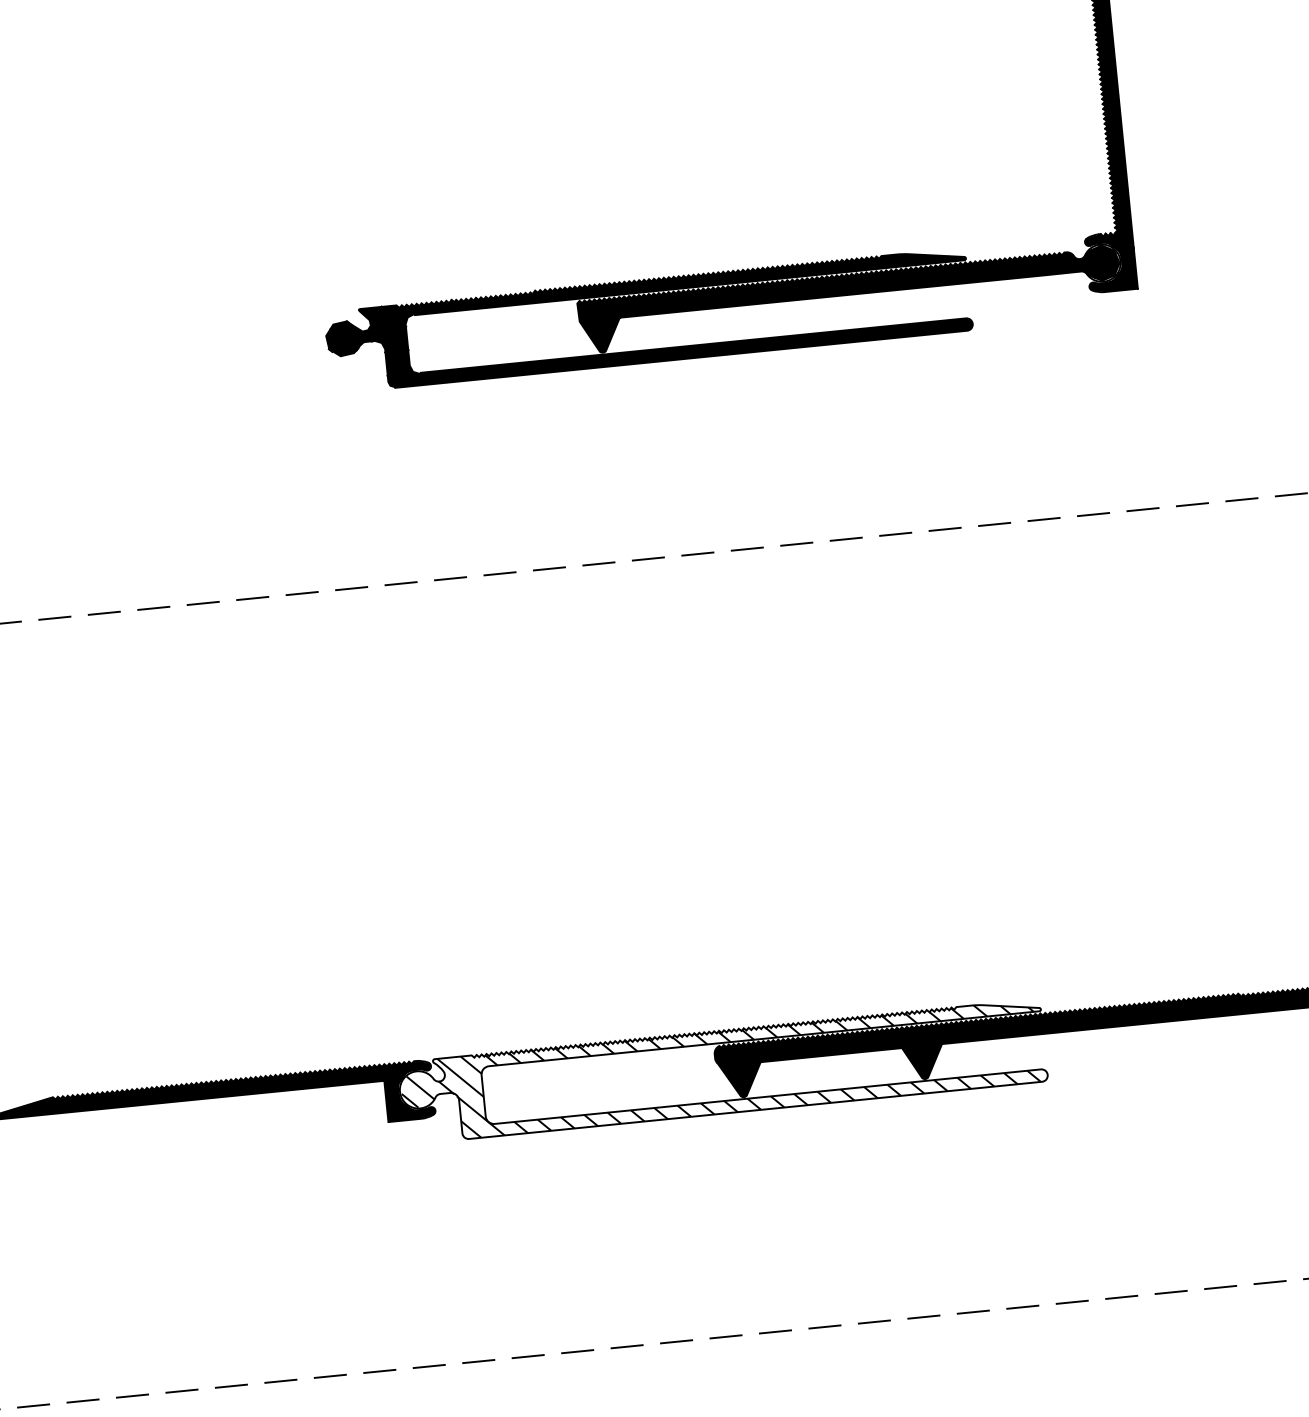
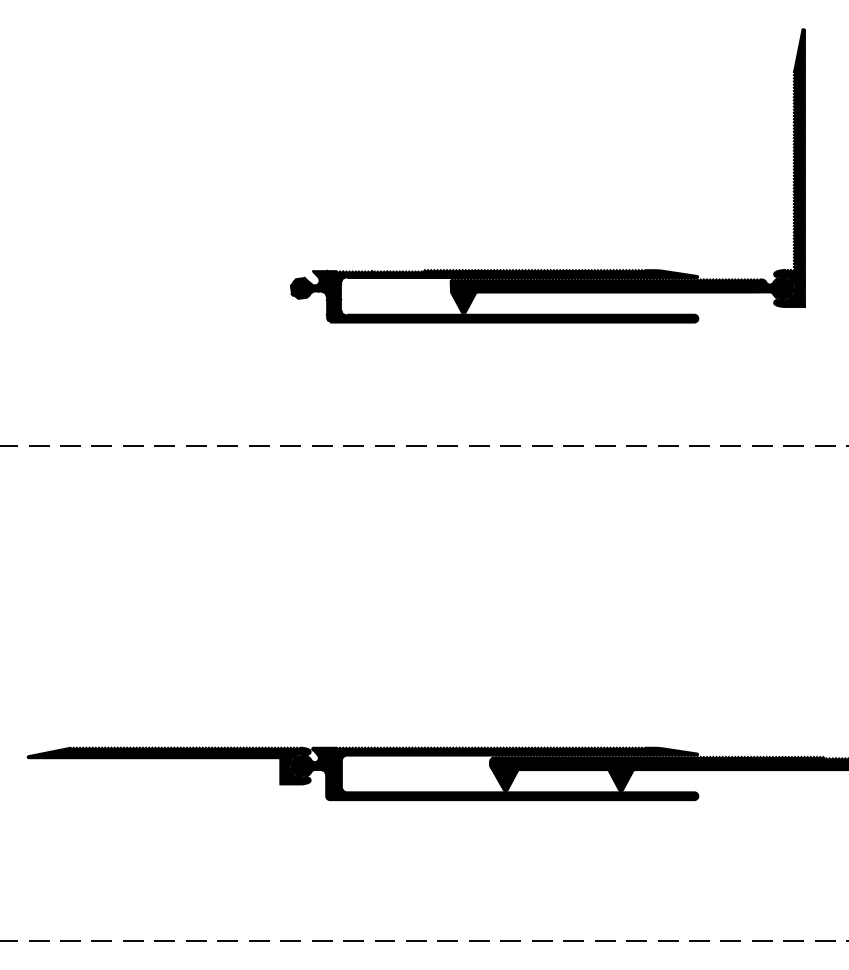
fill: (722, 1071) -> (493, 773), added

